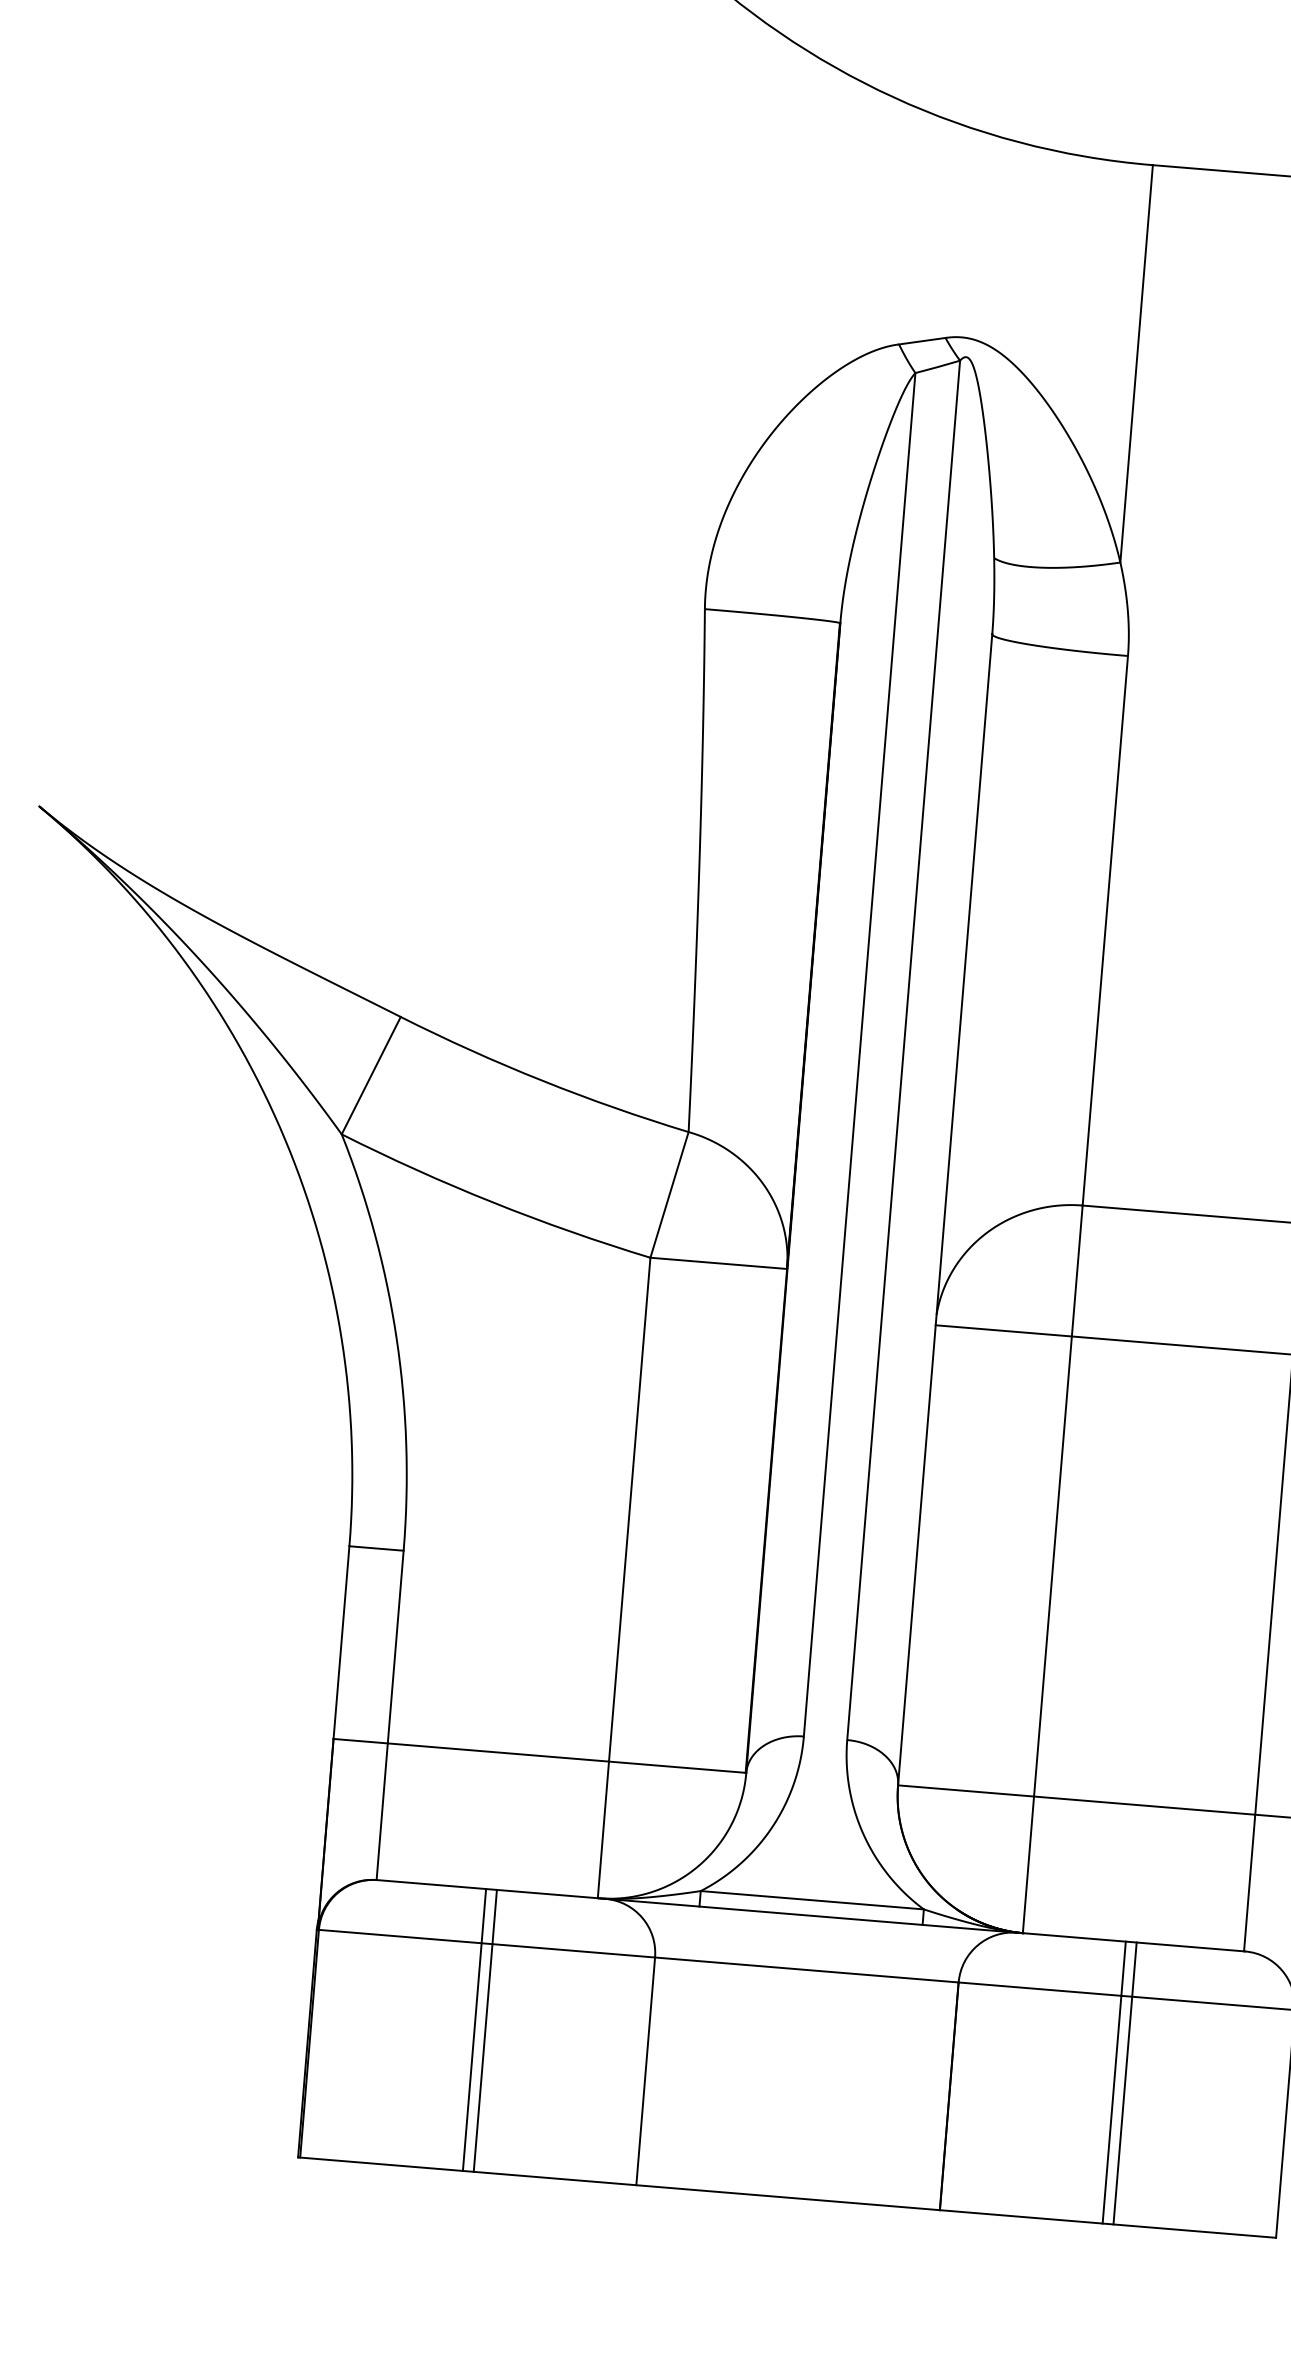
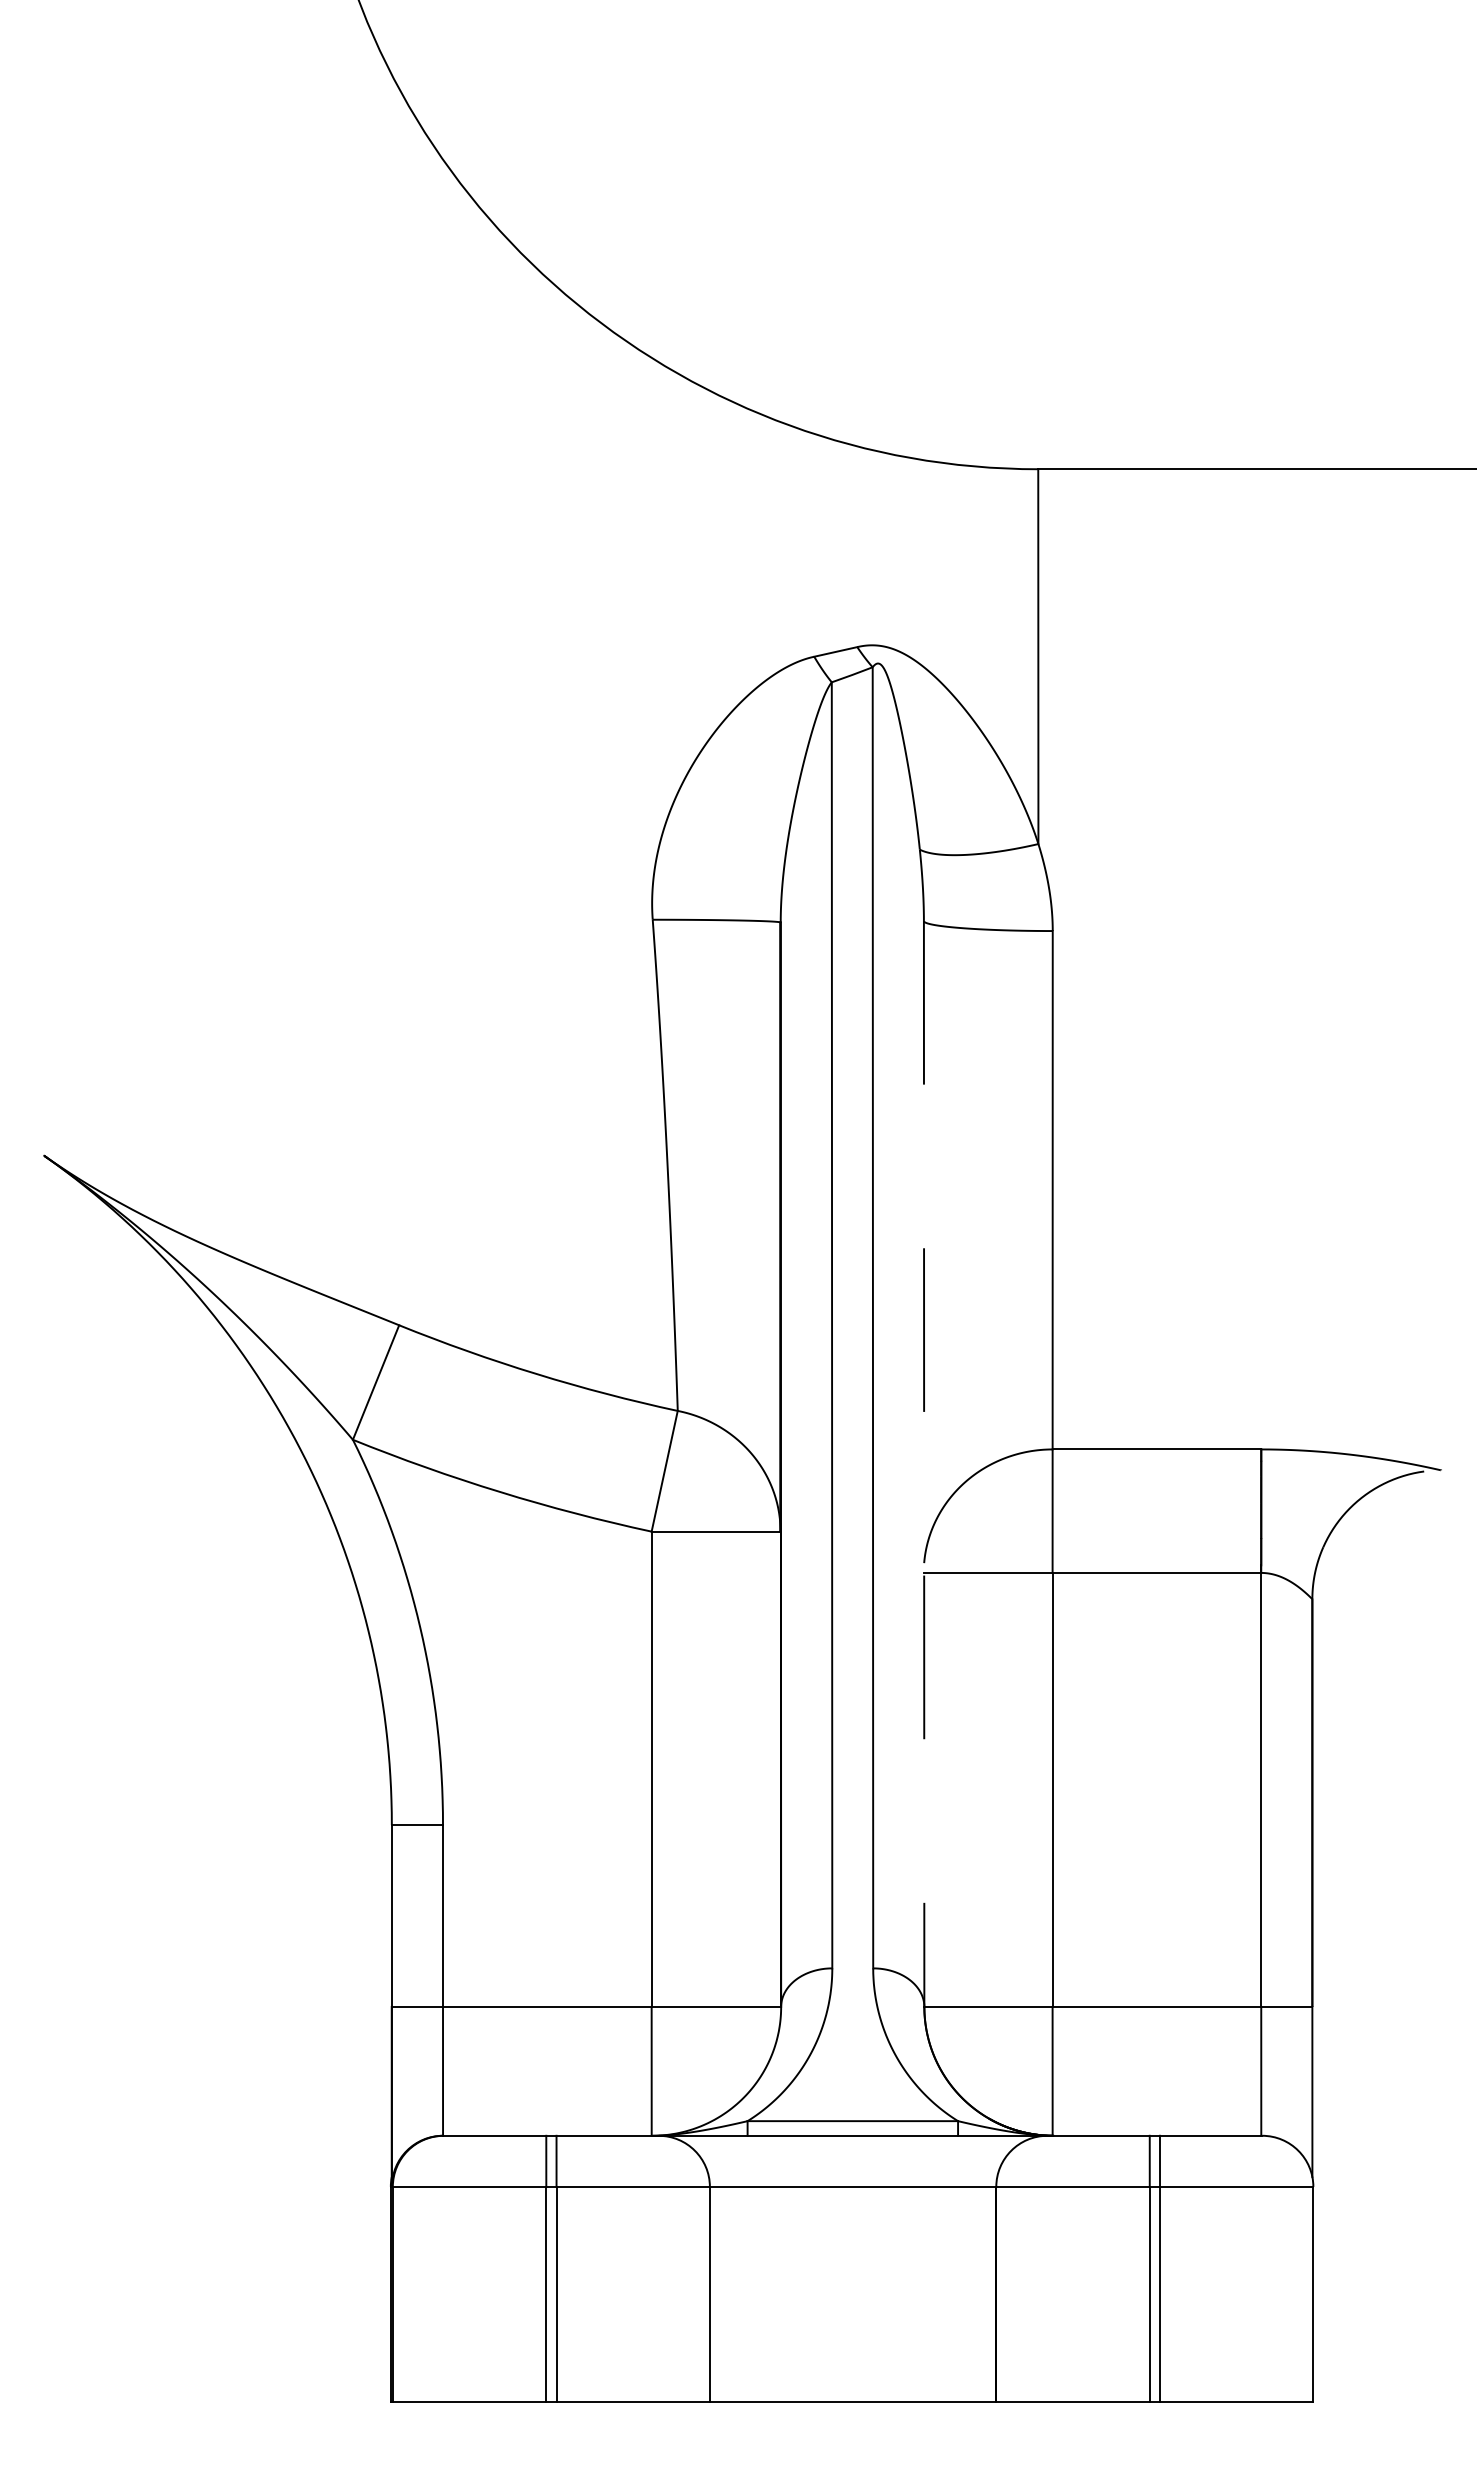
line: (945, 1210) -> (924, 1464), solid -> dashed

